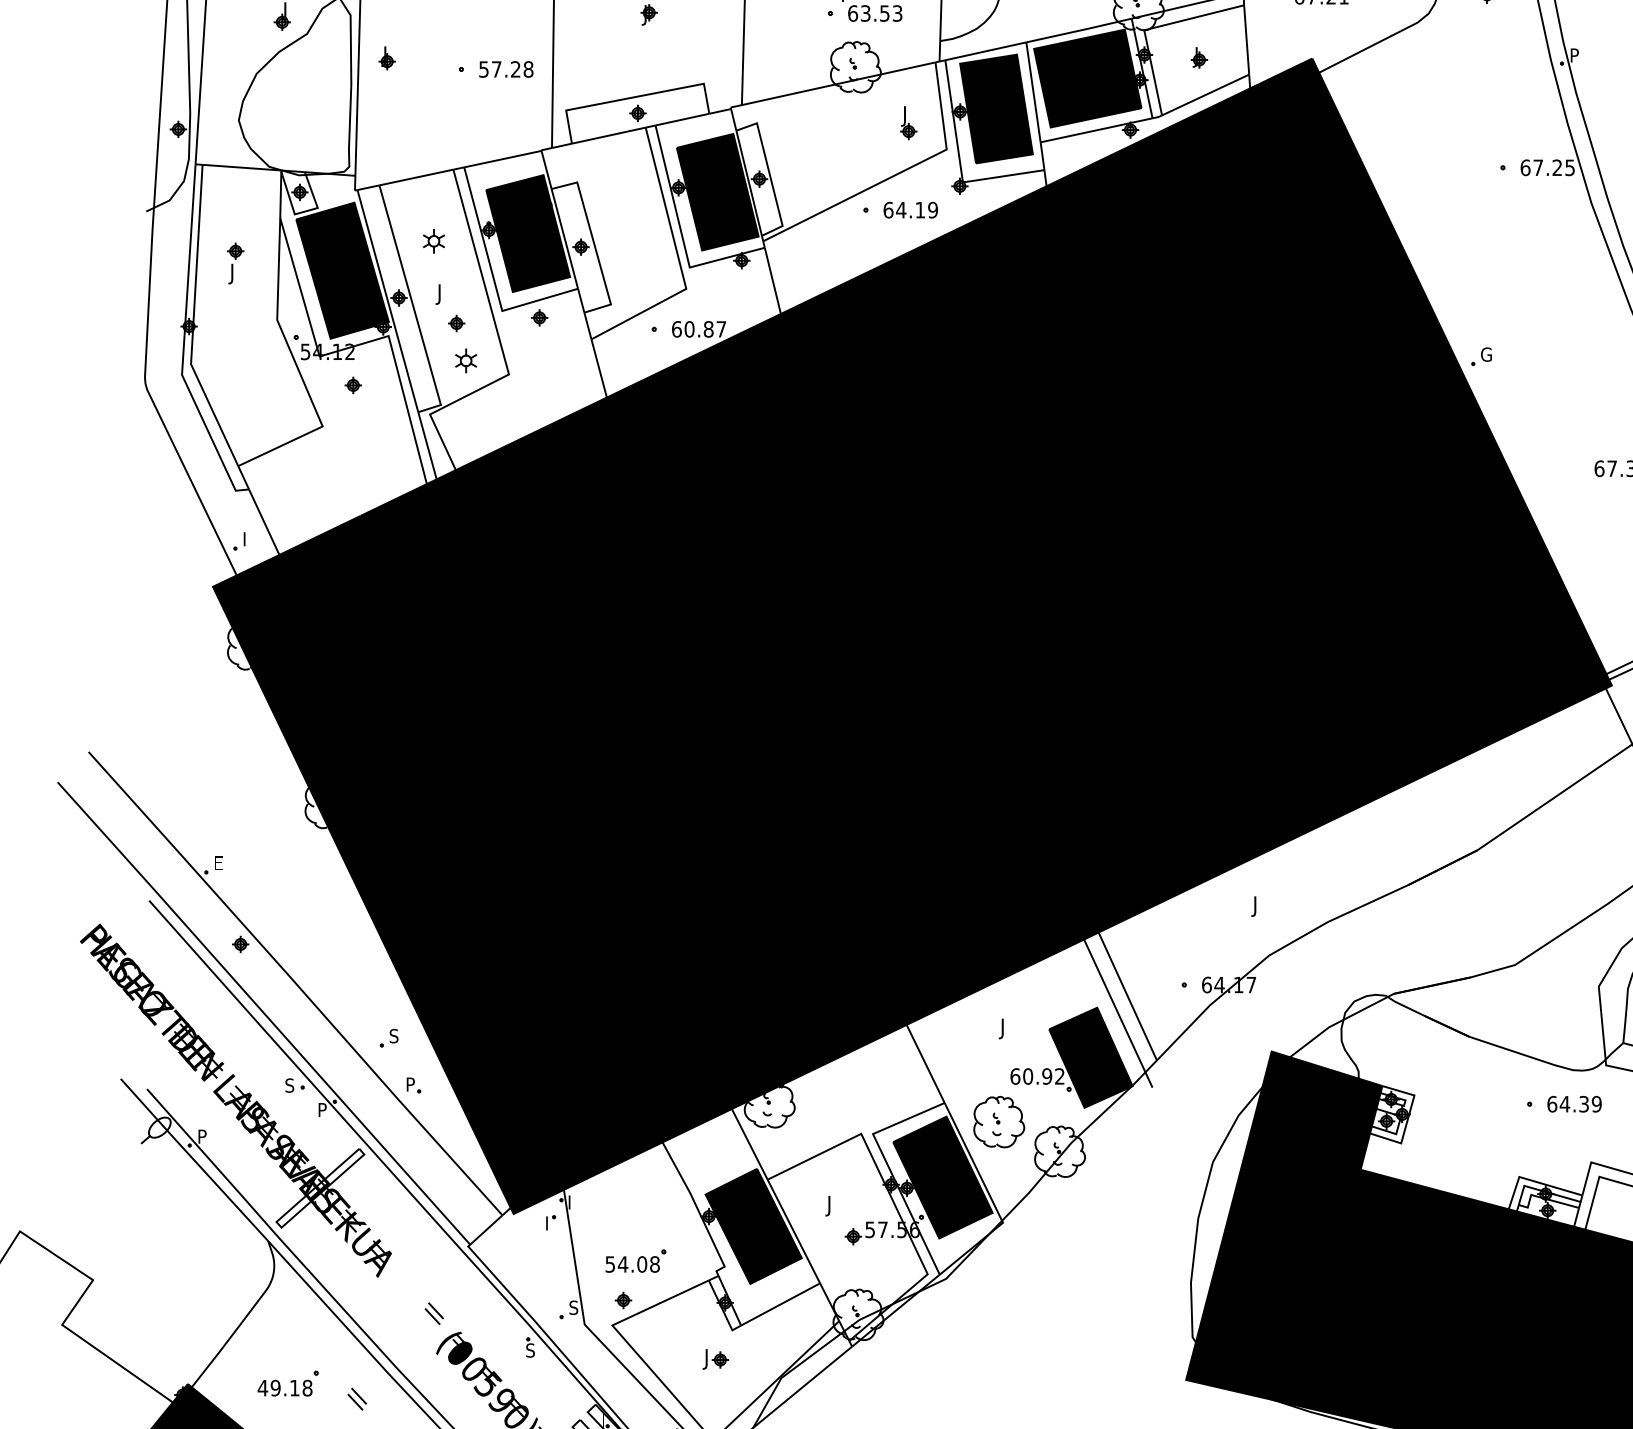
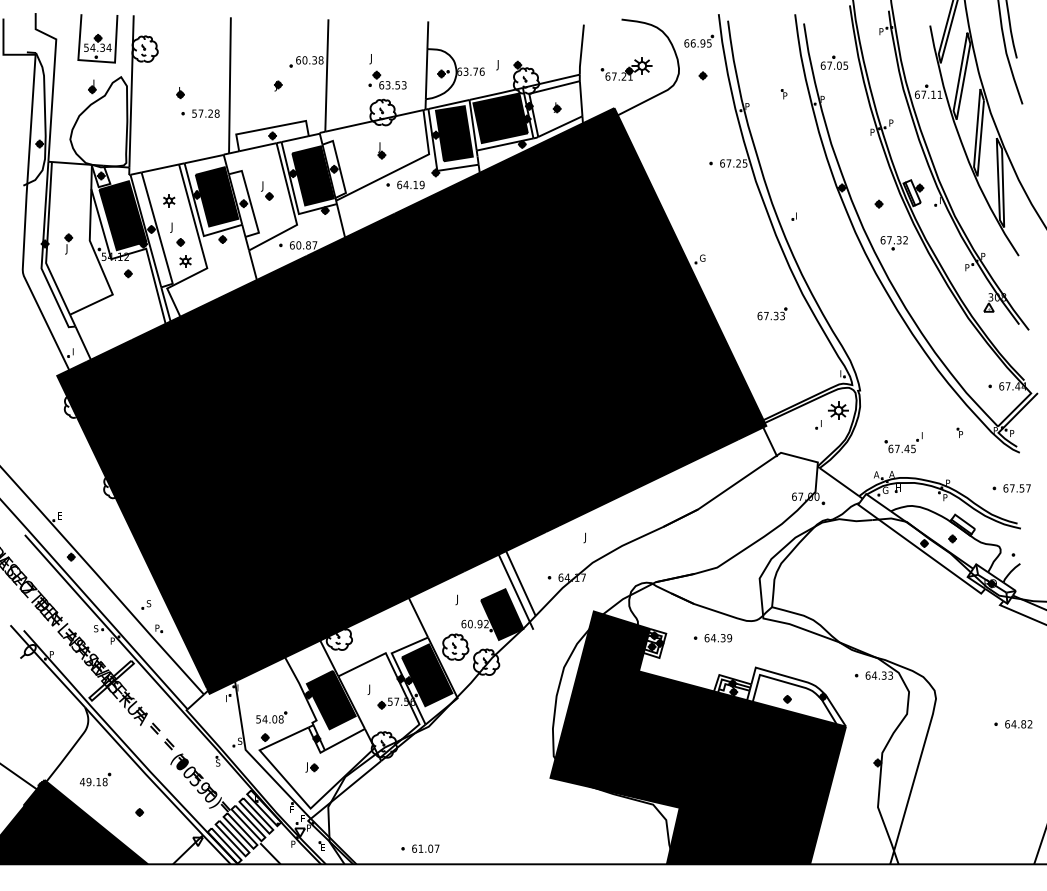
part: (387, 59) -> (180, 93), moved
part: (907, 122) -> (381, 150), moved
part: (627, 221) -> (267, 190), added
part: (235, 262) -> (68, 243), moved
part: (1564, 1104) -> (713, 638), moved
part: (357, 1398) -> (155, 728), moved

